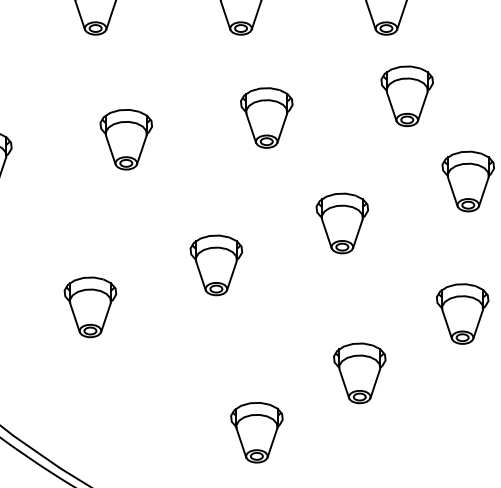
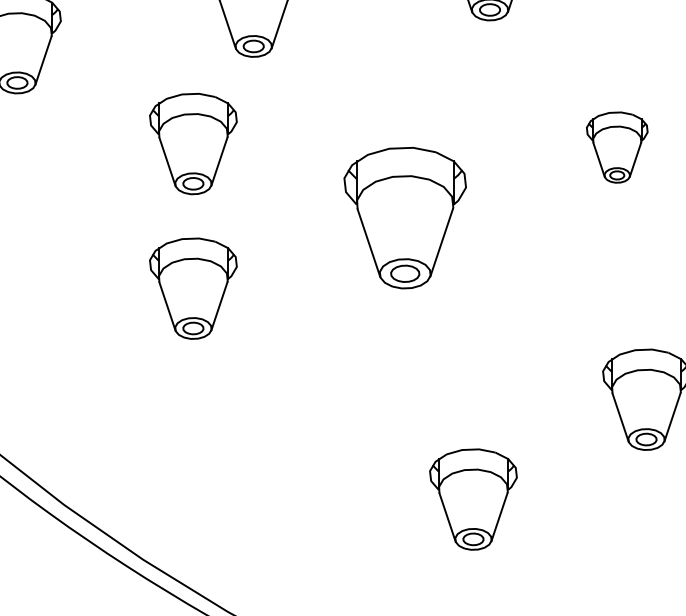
part: (90, 221) -> (193, 144), added
part: (342, 223) -> (617, 147), size x0.7
part: (216, 265) -> (405, 218), size x1.4

